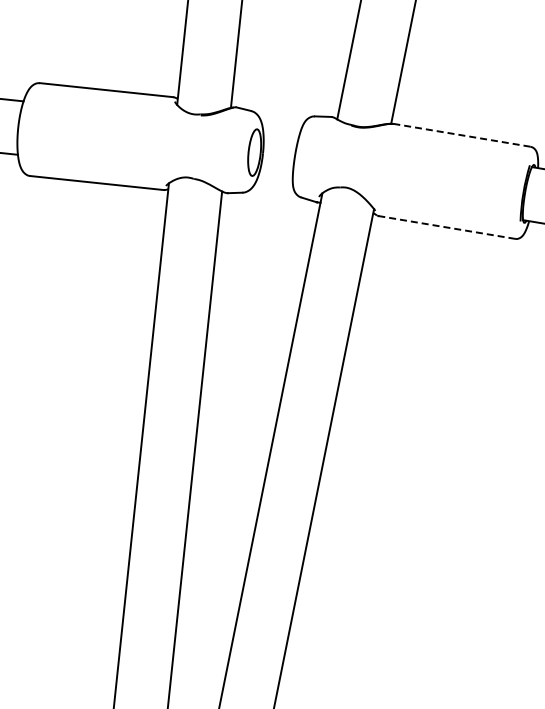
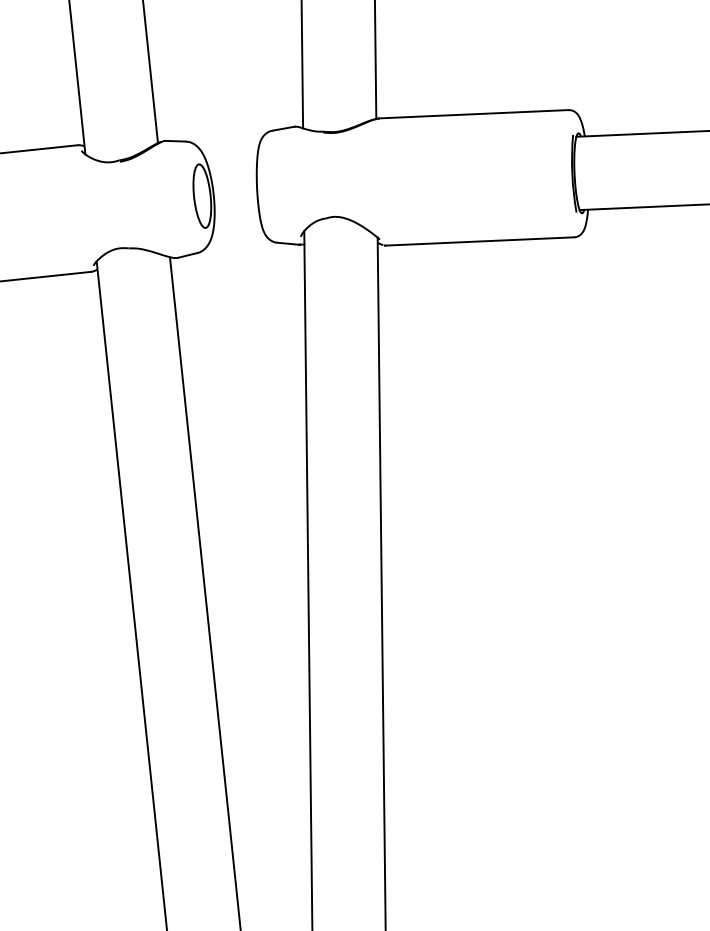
line: (461, 135) -> (473, 114), dashed -> solid
line: (447, 227) -> (480, 241), dashed -> solid

